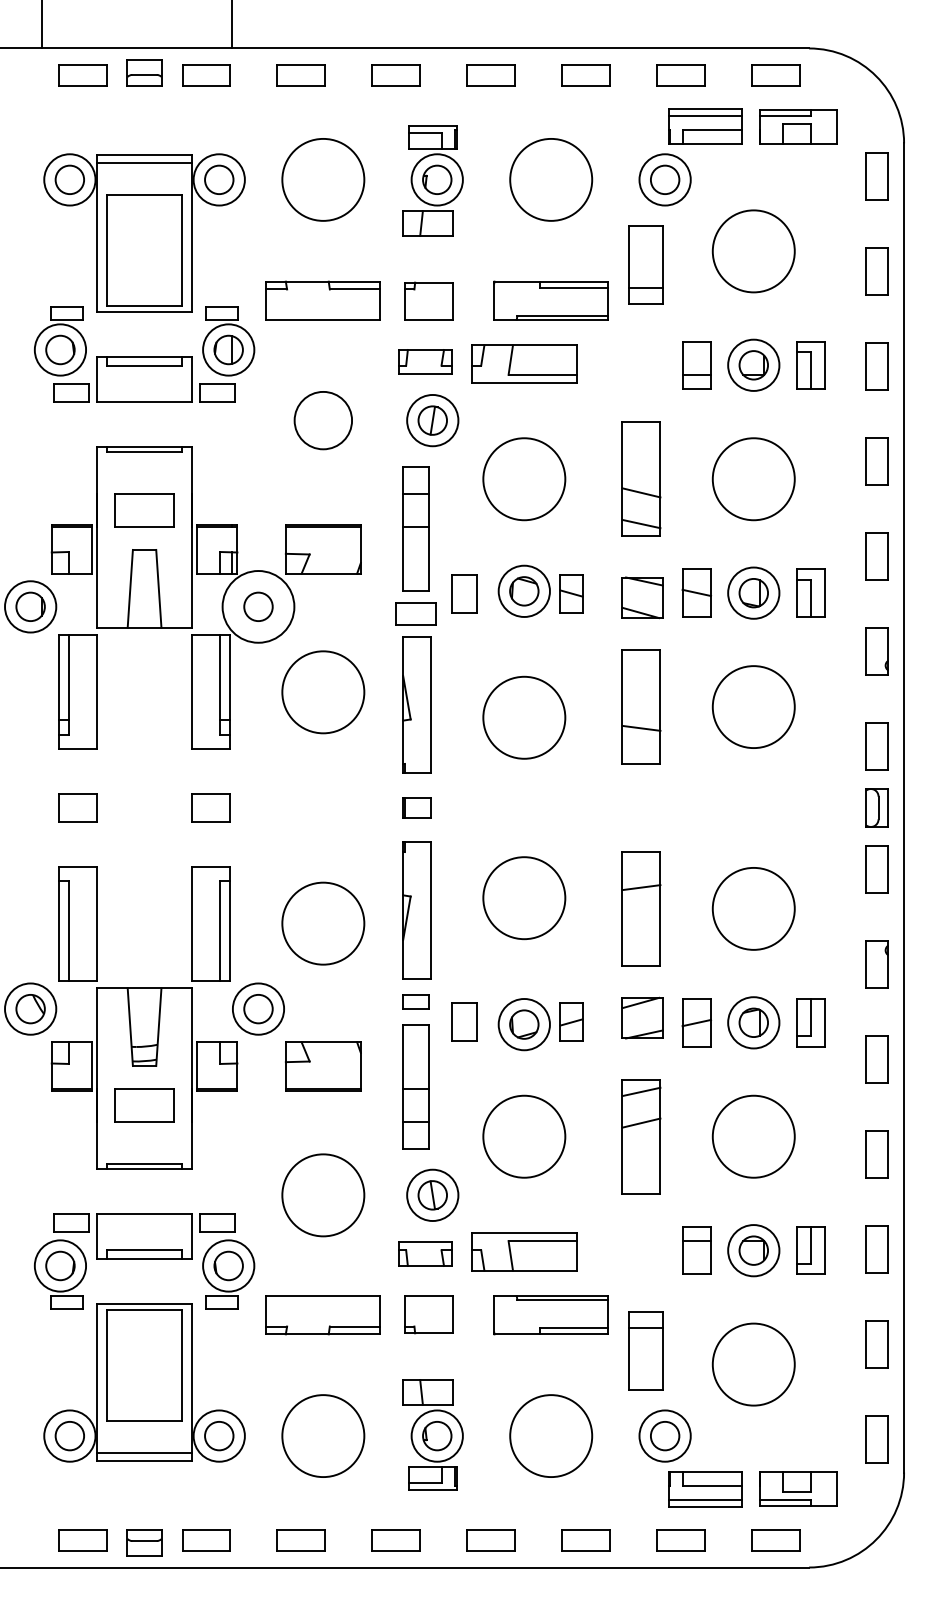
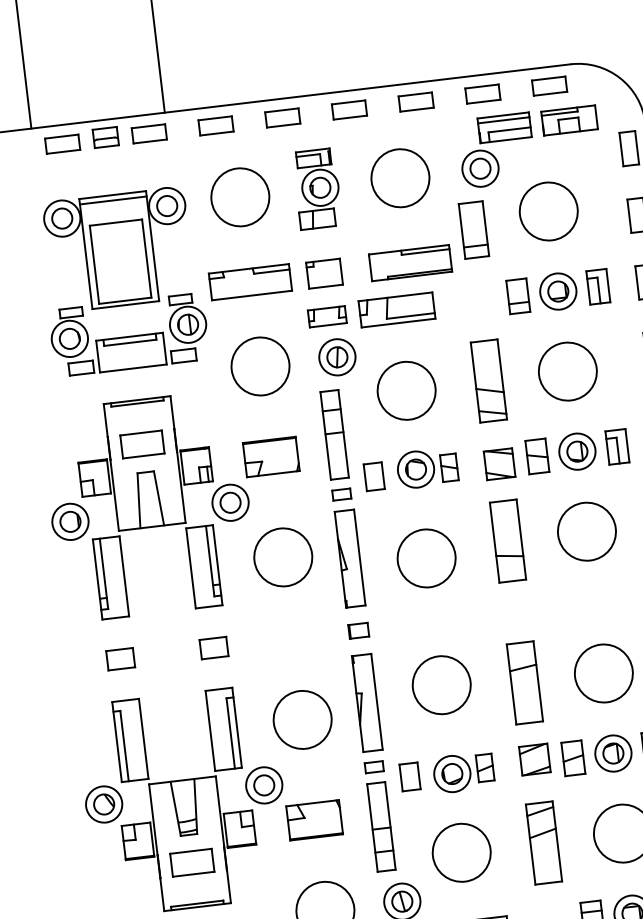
circle: (323, 420) -> (260, 366), size x1.43
circle: (258, 606) -> (230, 502), size x0.71
part: (415, 613) -> (341, 494), size x0.62

